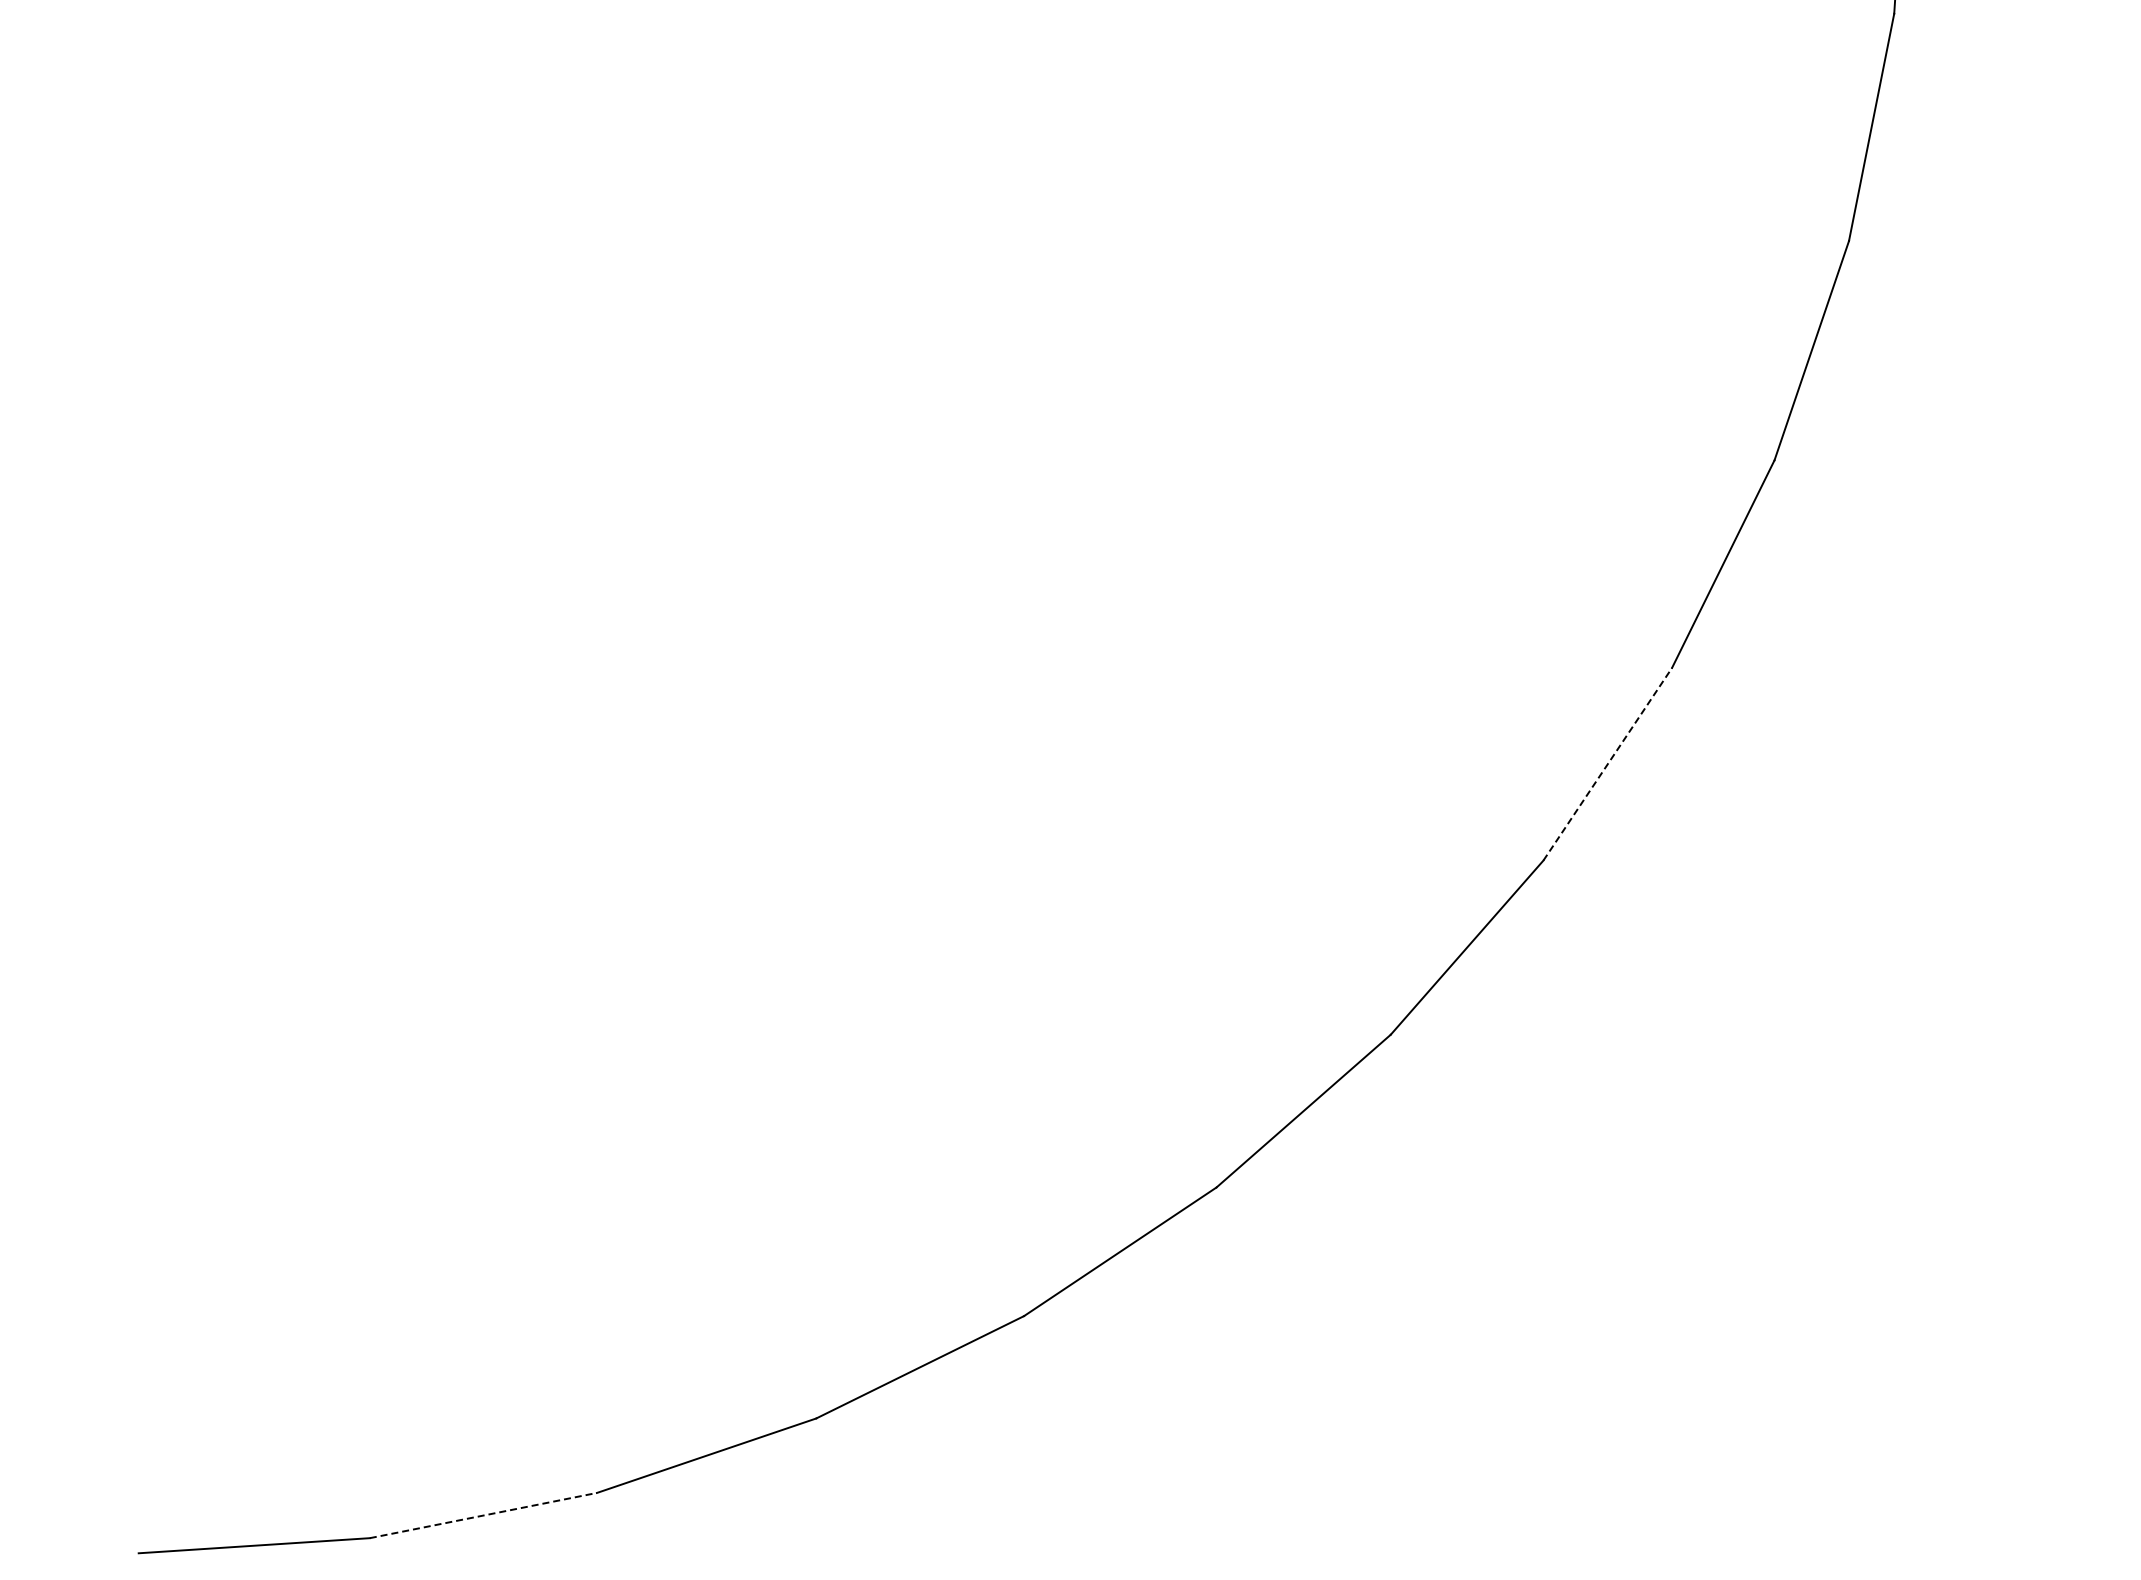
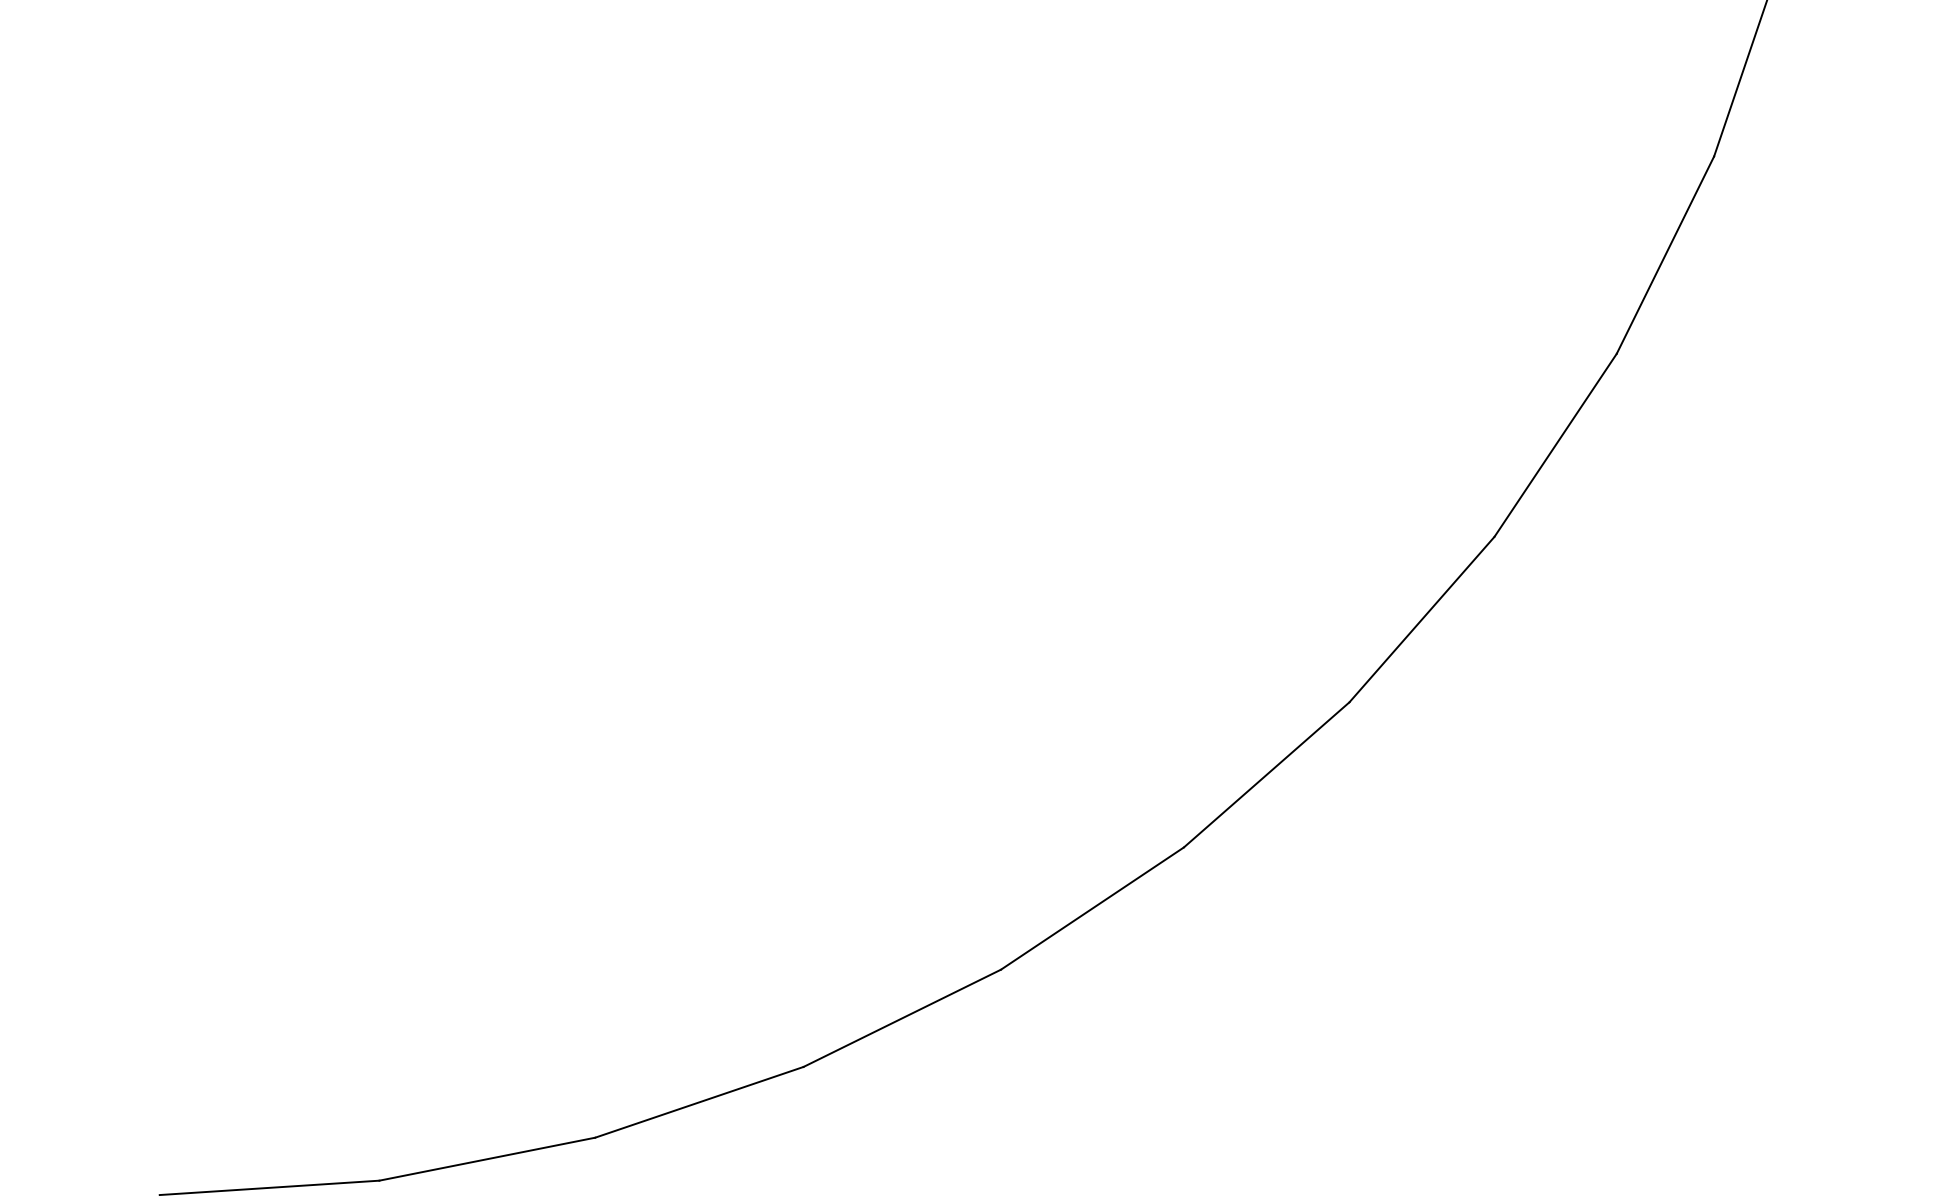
line: (1607, 764) -> (1555, 445), dashed -> solid
line: (483, 1515) -> (487, 1159), dashed -> solid

